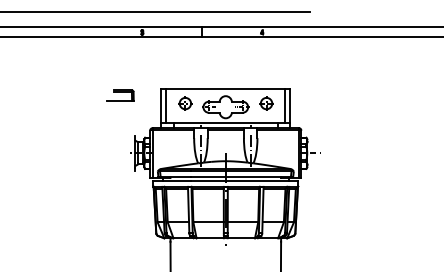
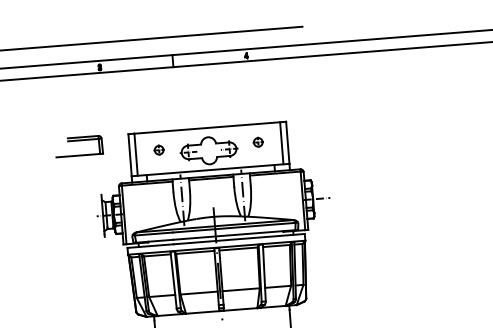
part: (120, 95) -> (79, 146), size x1.43
part: (184, 103) -> (158, 150), size x0.62
part: (265, 103) -> (257, 142), size x0.62

